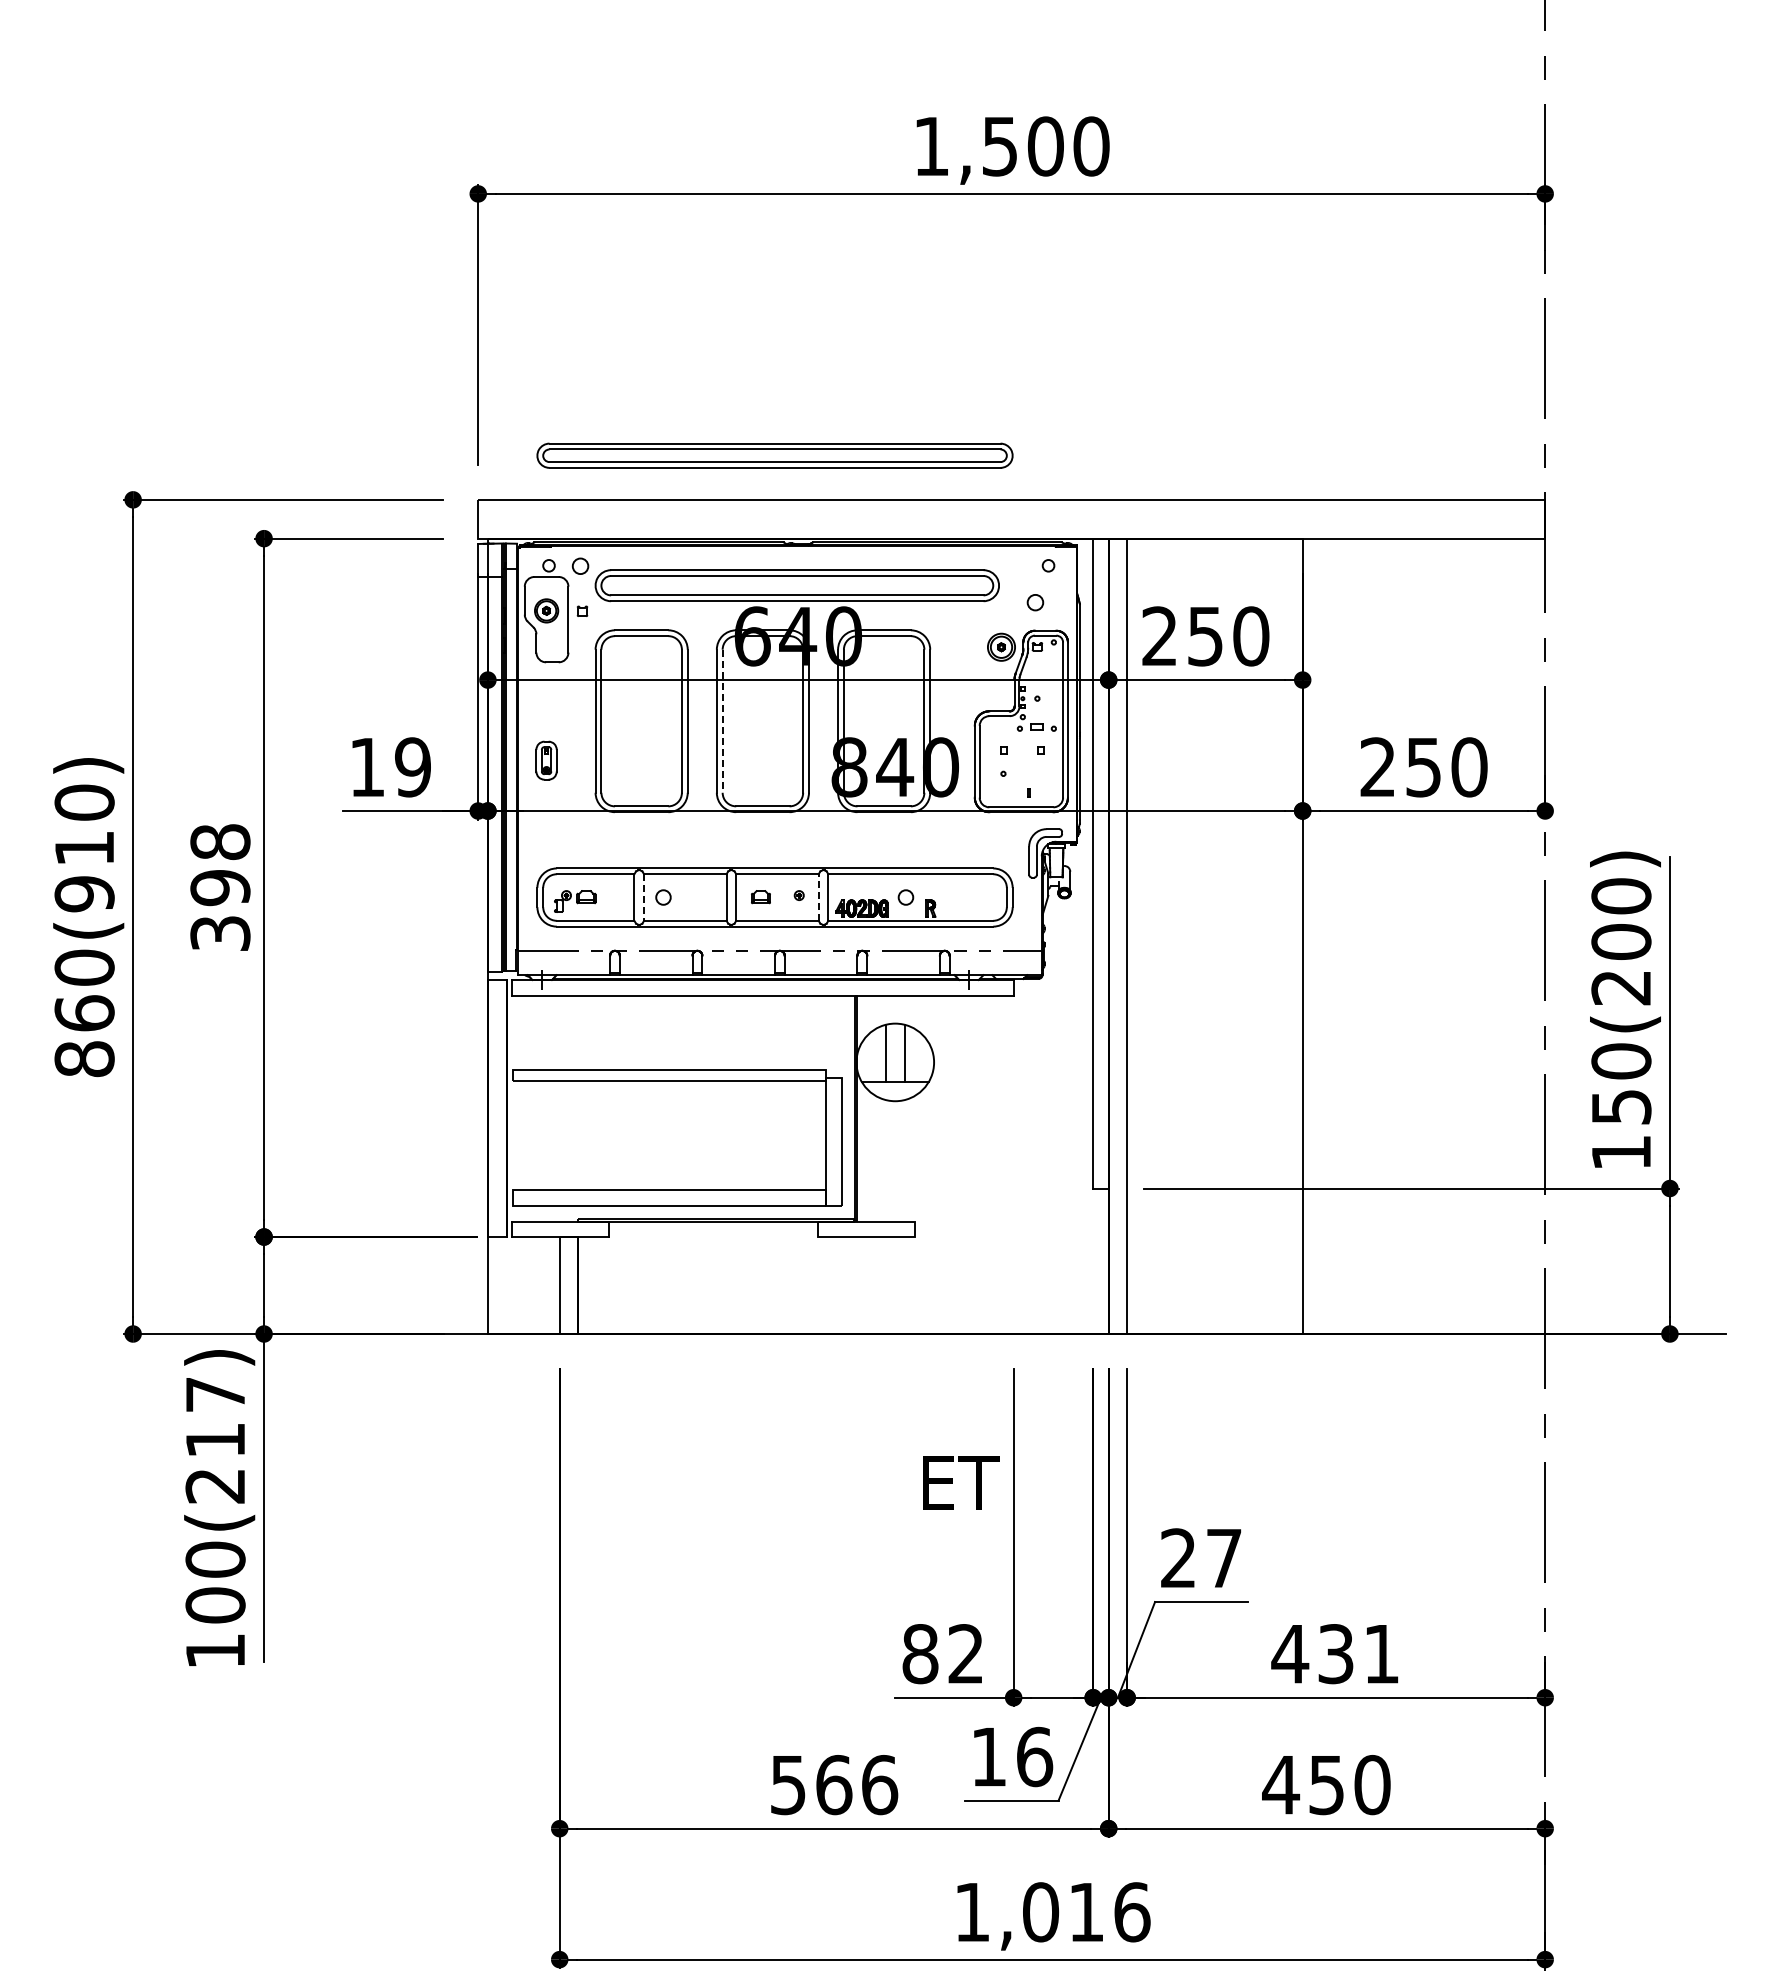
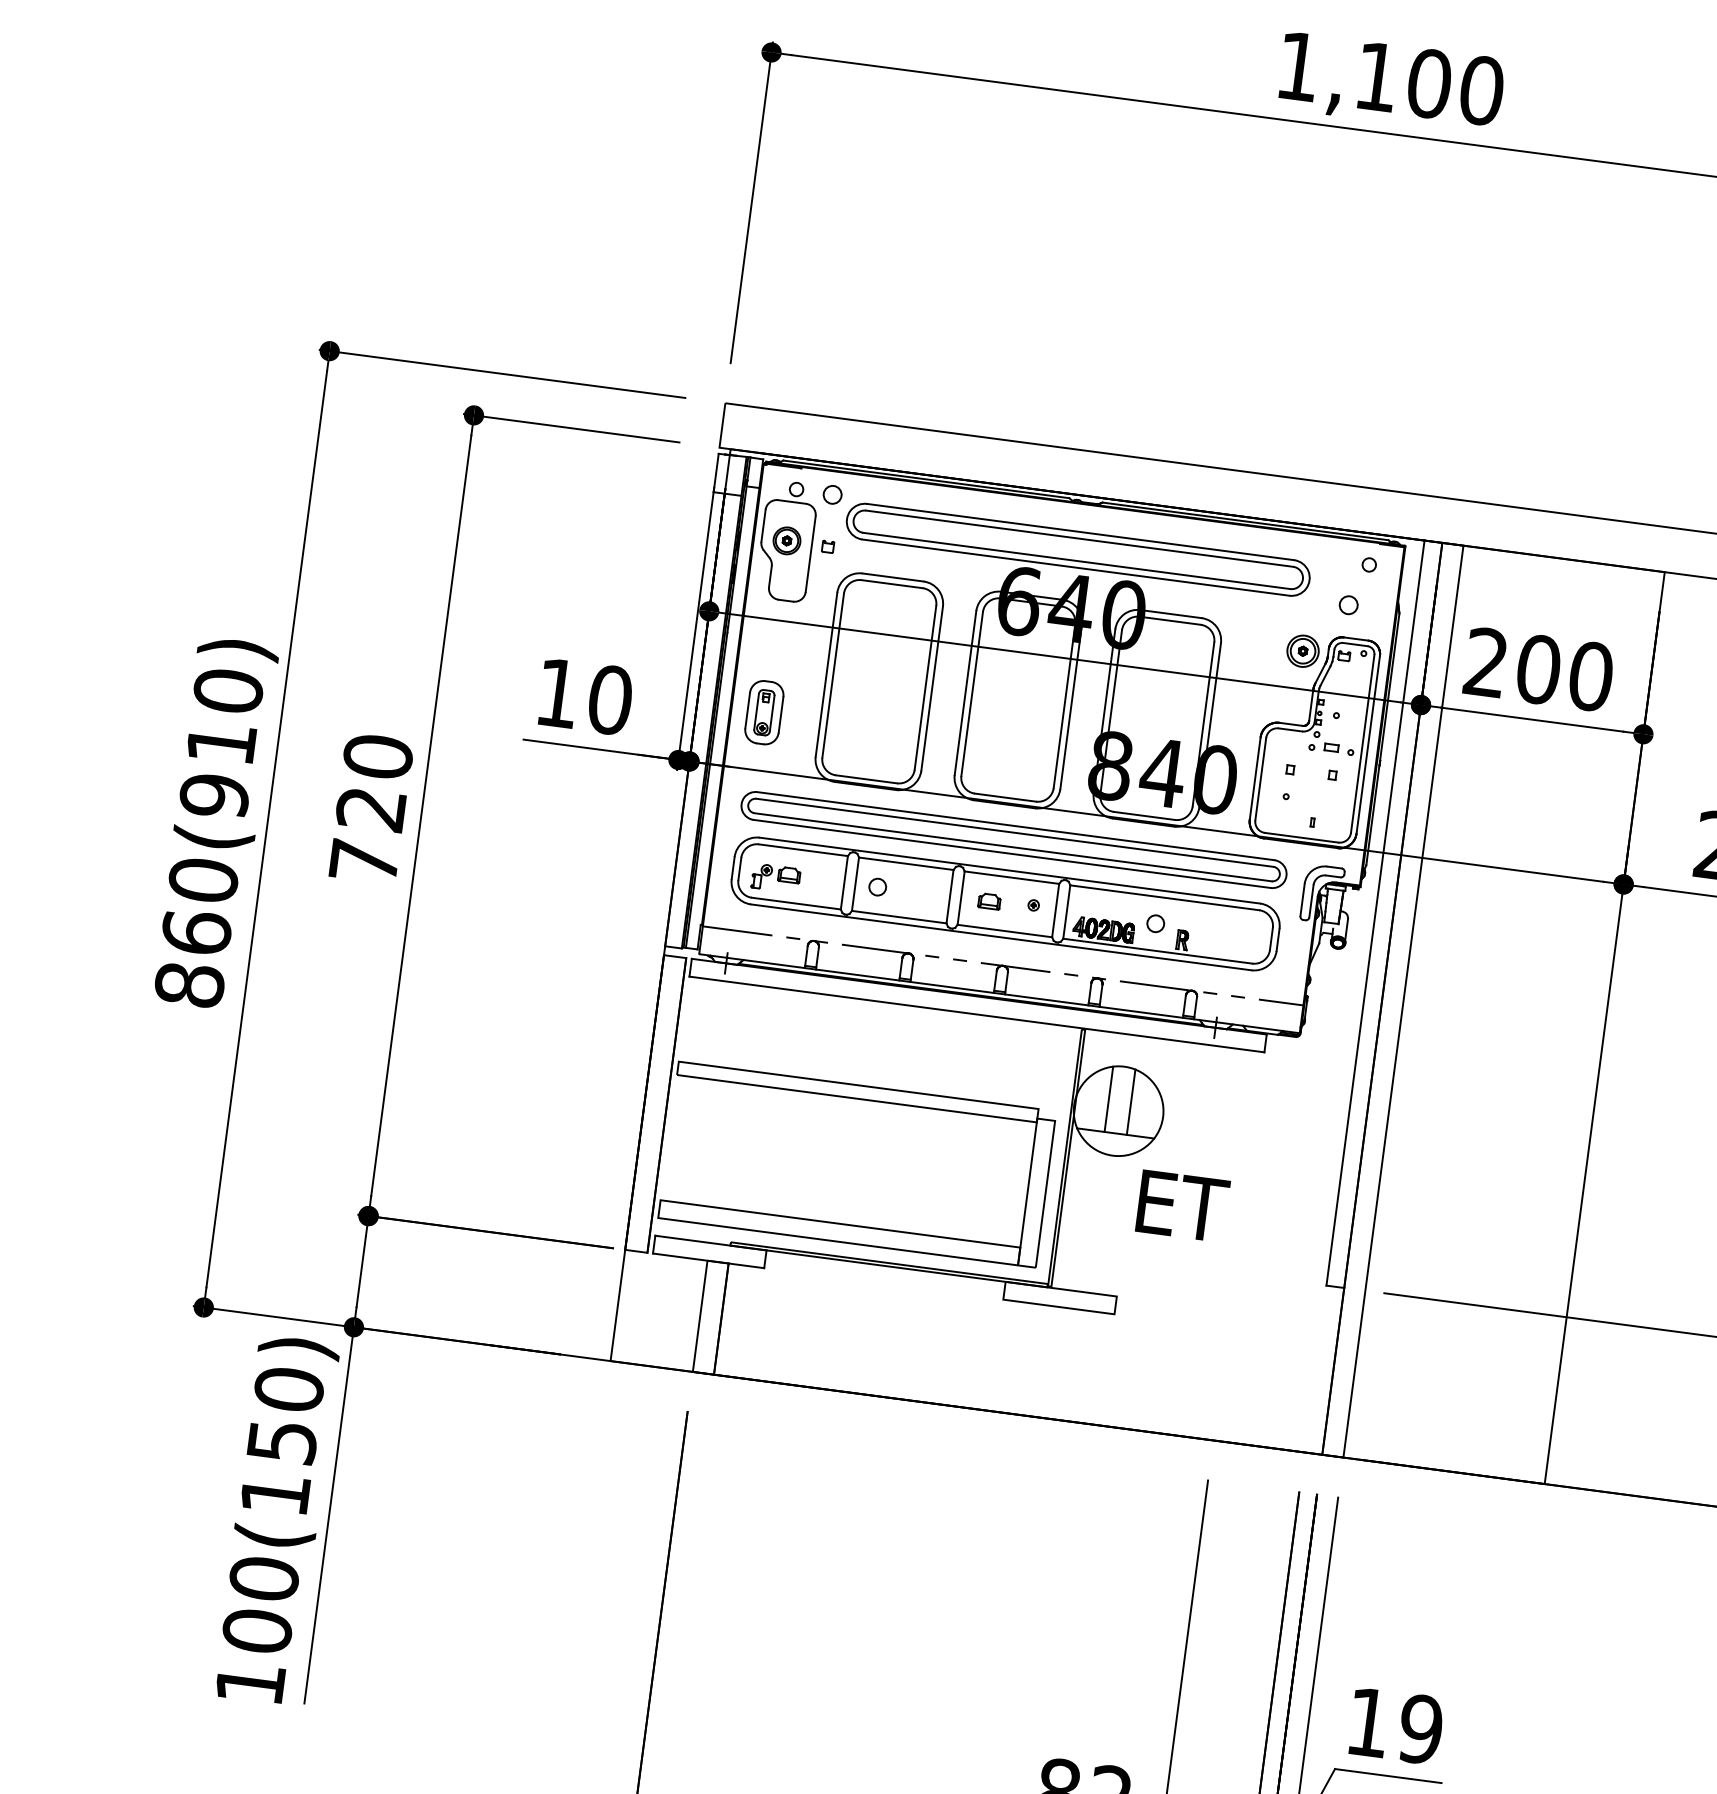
text: (999, 146) -> (1376, 76), 1,500 -> 1,100
part: (774, 455) -> (1013, 839), moved
text: (1205, 636) -> (1538, 669), 250 -> 200
line: (722, 721) -> (971, 694), dashed -> solid
part: (546, 760) -> (764, 712), size x1.43
text: (413, 767) -> (610, 700), 19 -> 10
text: (220, 887) -> (371, 808), 398 -> 720
line: (818, 897) -> (1055, 910), dashed -> solid
line: (644, 898) -> (855, 885), dashed -> solid
text: (215, 1439) -> (282, 1440), 100(217) -> 100(150)
text: (961, 1482) -> (1183, 1206), moved
text: (1201, 1558) -> (1394, 1726), 27 -> 19

